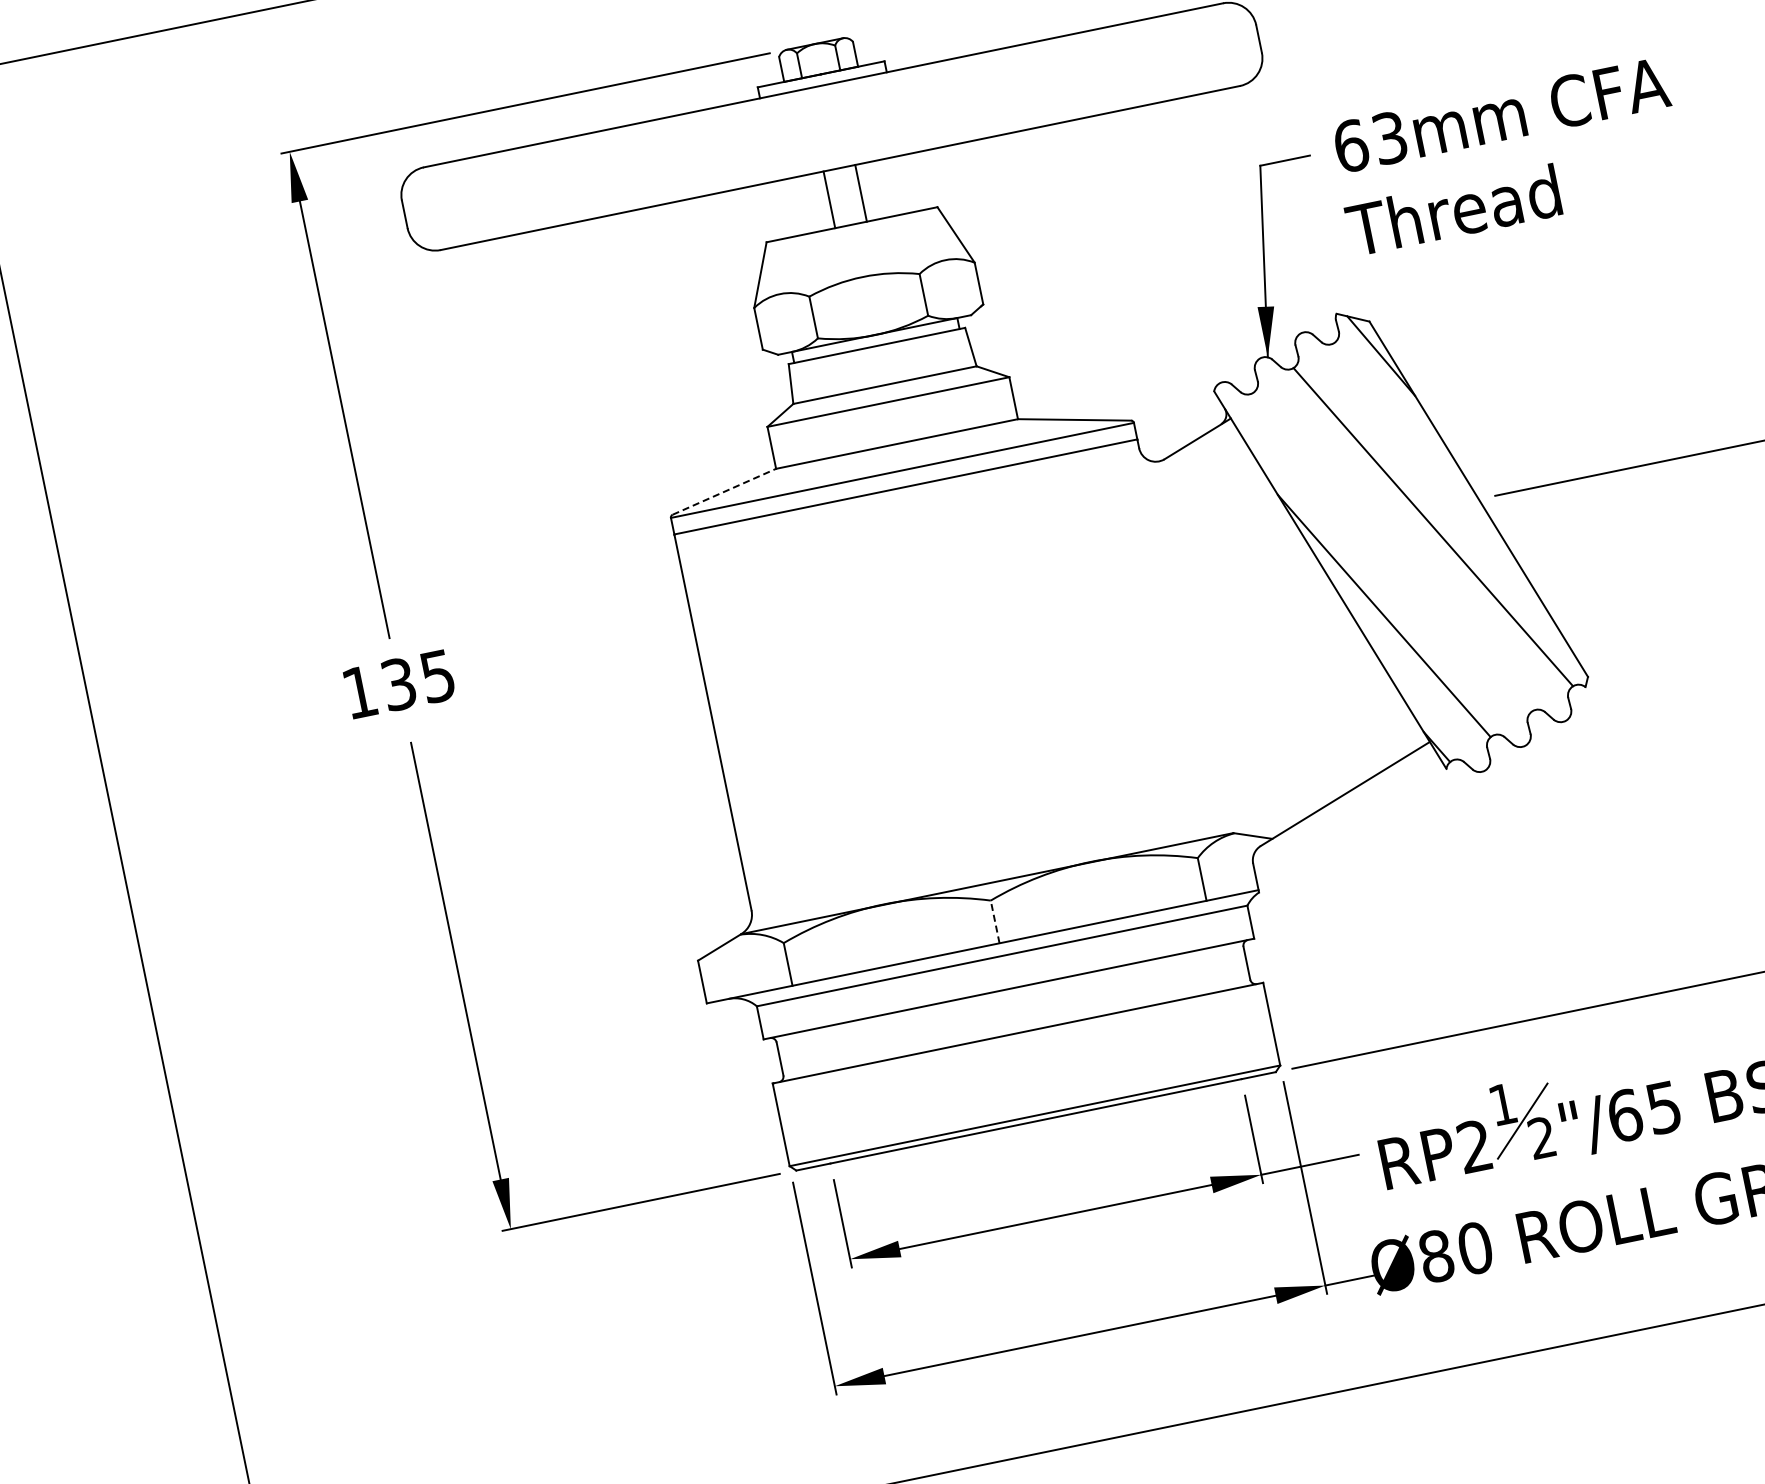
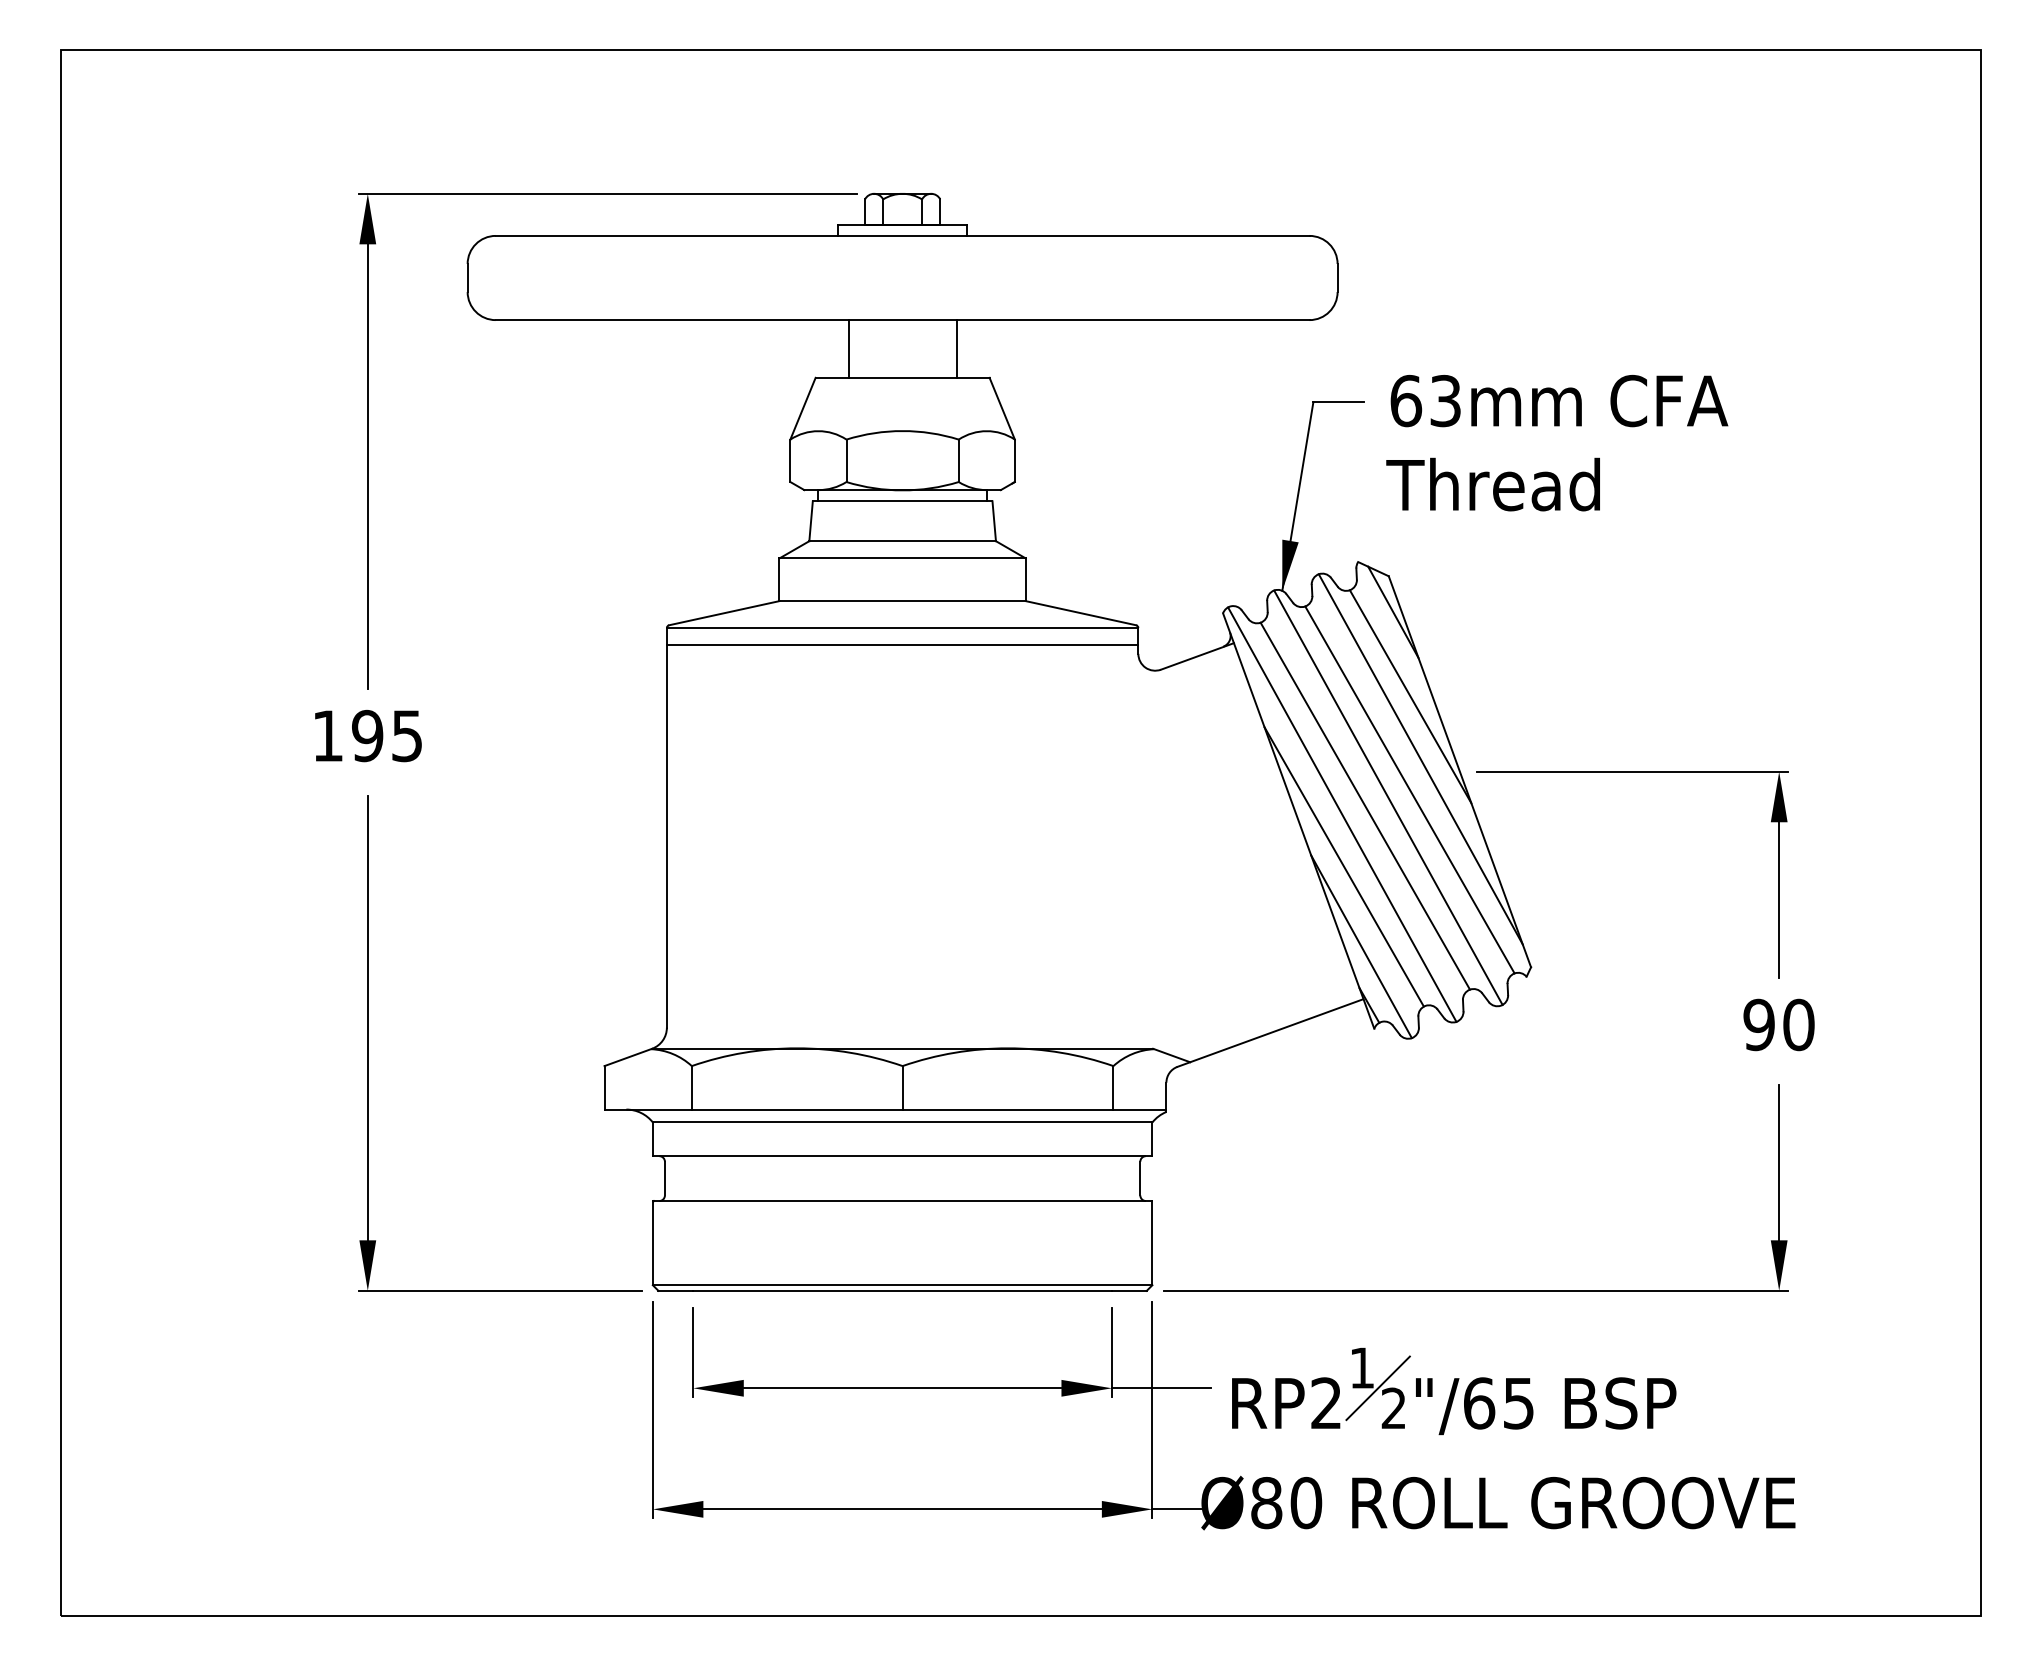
line: (860, 192) -> (848, 348), moved
line: (829, 199) -> (956, 348), moved
line: (1415, 435) -> (1410, 696), added
line: (724, 492) -> (724, 613), dashed -> solid
line: (1437, 495) -> (1420, 759), added
line: (1413, 538) -> (1388, 797), added
line: (1392, 551) -> (1365, 805), added
line: (1372, 564) -> (1342, 814), added
text: (398, 684) -> (367, 736), 135 -> 195
line: (1417, 690) -> (1361, 946), added
line: (994, 921) -> (902, 1087), dashed -> solid

